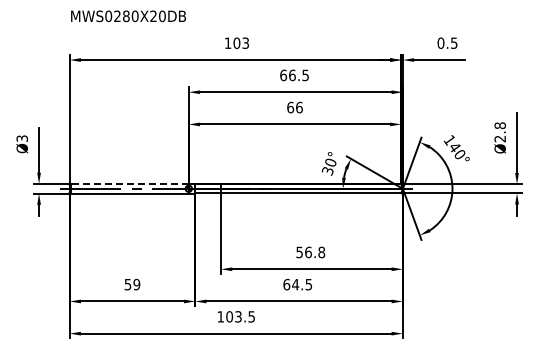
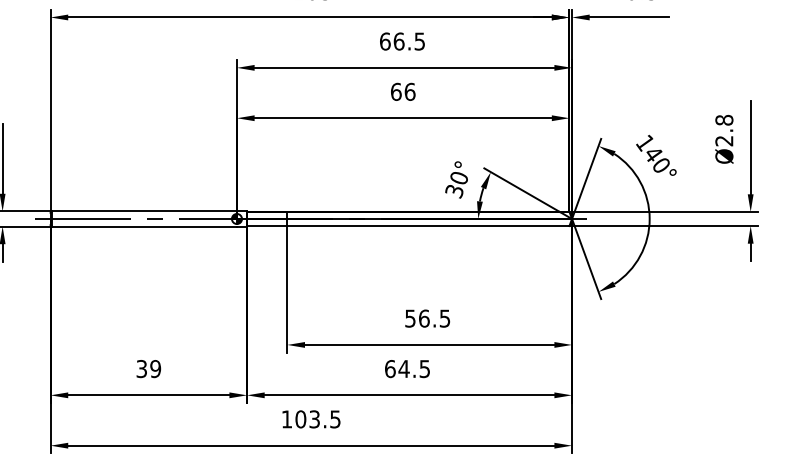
line: (129, 183) -> (144, 210), dashed -> solid
text: (321, 252) -> (444, 318), 56.8 -> 56.5
text: (128, 283) -> (142, 367), 59 -> 39

